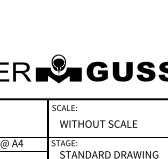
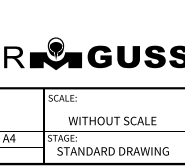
text: (98, 123) -> (112, 120), moved

